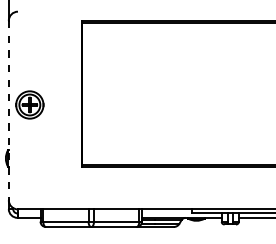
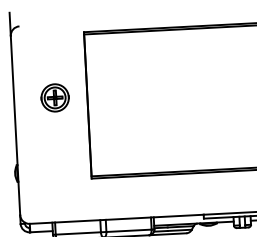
part: (29, 104) -> (54, 97), moved
line: (8, 110) -> (15, 125), dashed -> solid

